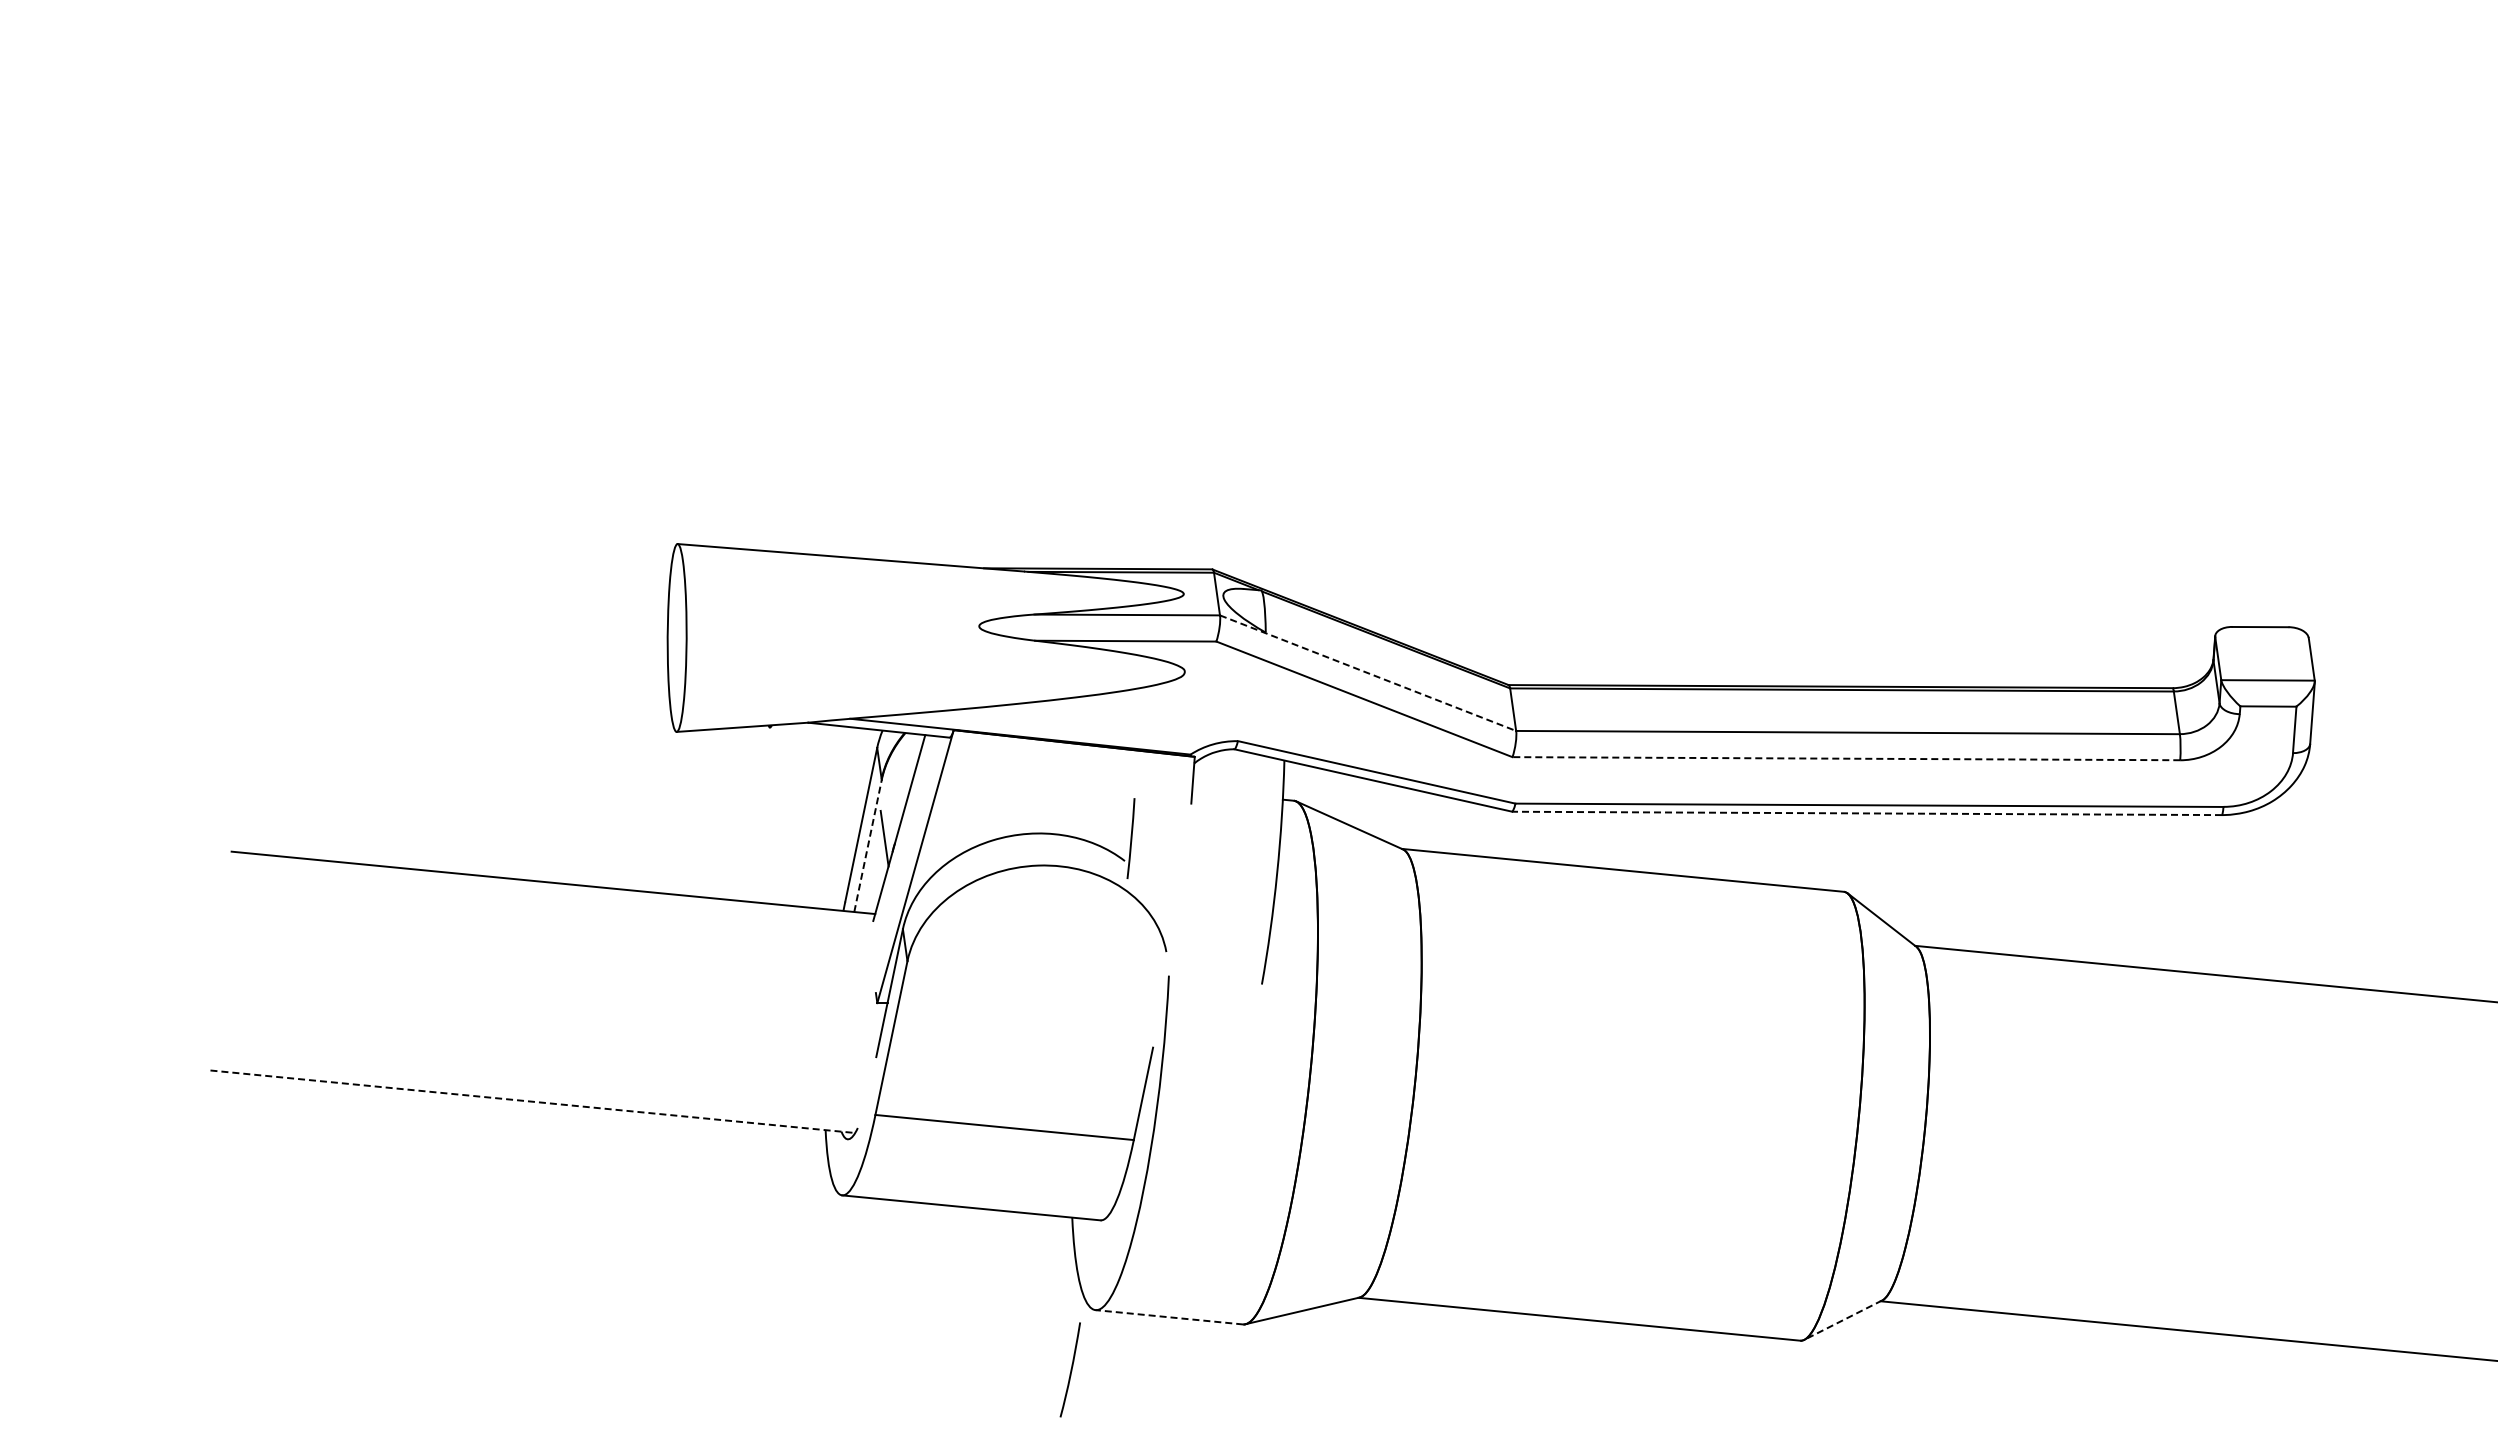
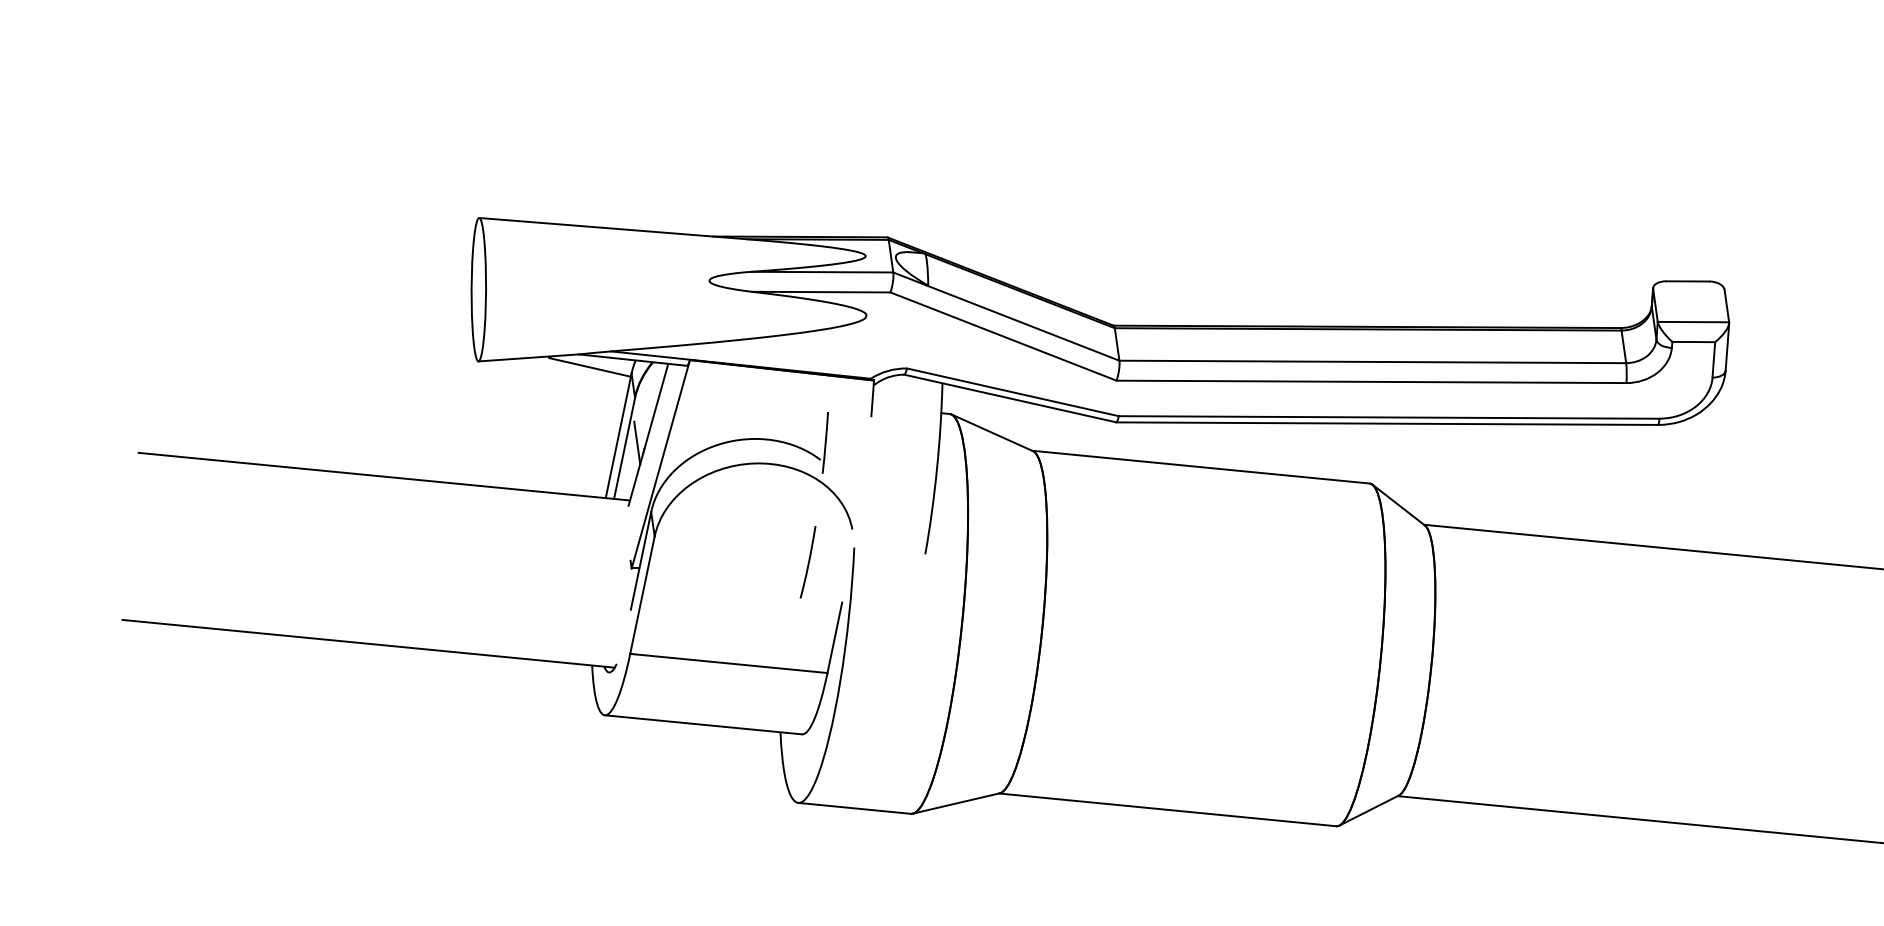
line: (1368, 673) -> (1006, 316), dashed -> solid
line: (822, 739) -> (589, 367), added
line: (1846, 758) -> (1371, 381), dashed -> solid
line: (1866, 813) -> (1386, 423), dashed -> solid
line: (868, 845) -> (624, 448), dashed -> solid
line: (532, 1101) -> (368, 643), dashed -> solid
line: (1168, 1317) -> (853, 808), dashed -> solid
line: (1843, 1320) -> (1369, 810), dashed -> solid
curve: (1070, 1369) -> (808, 561), moved

